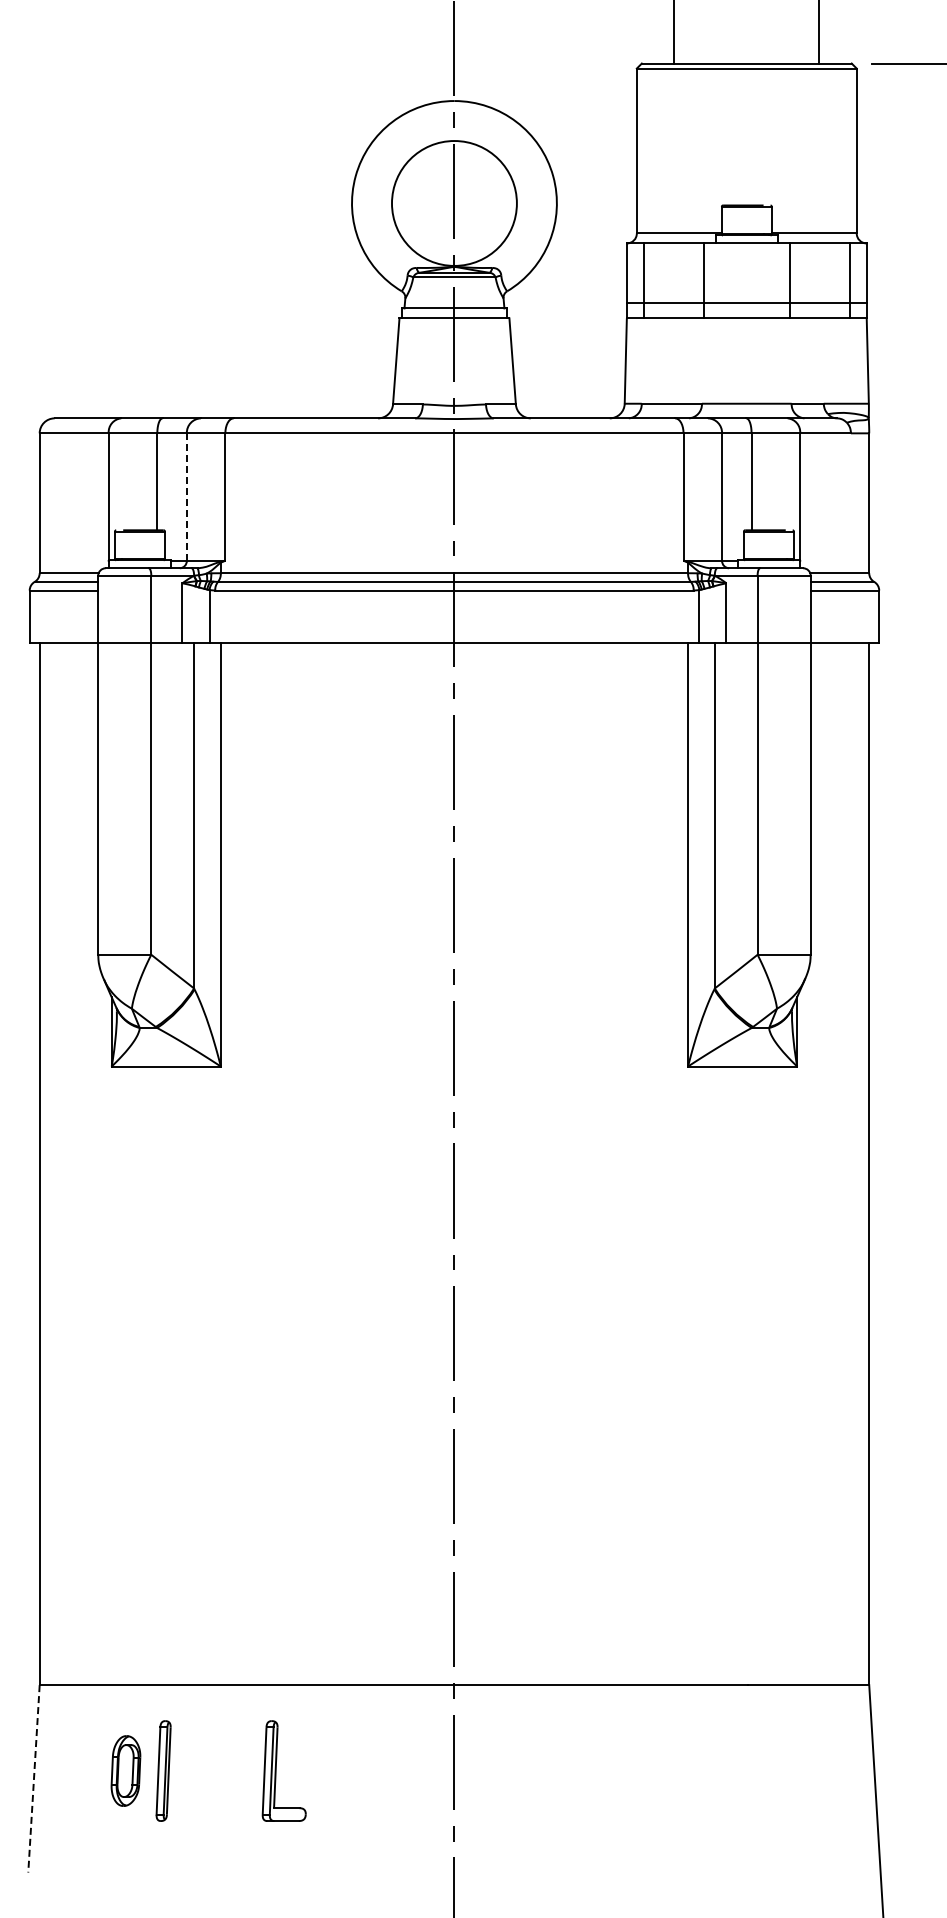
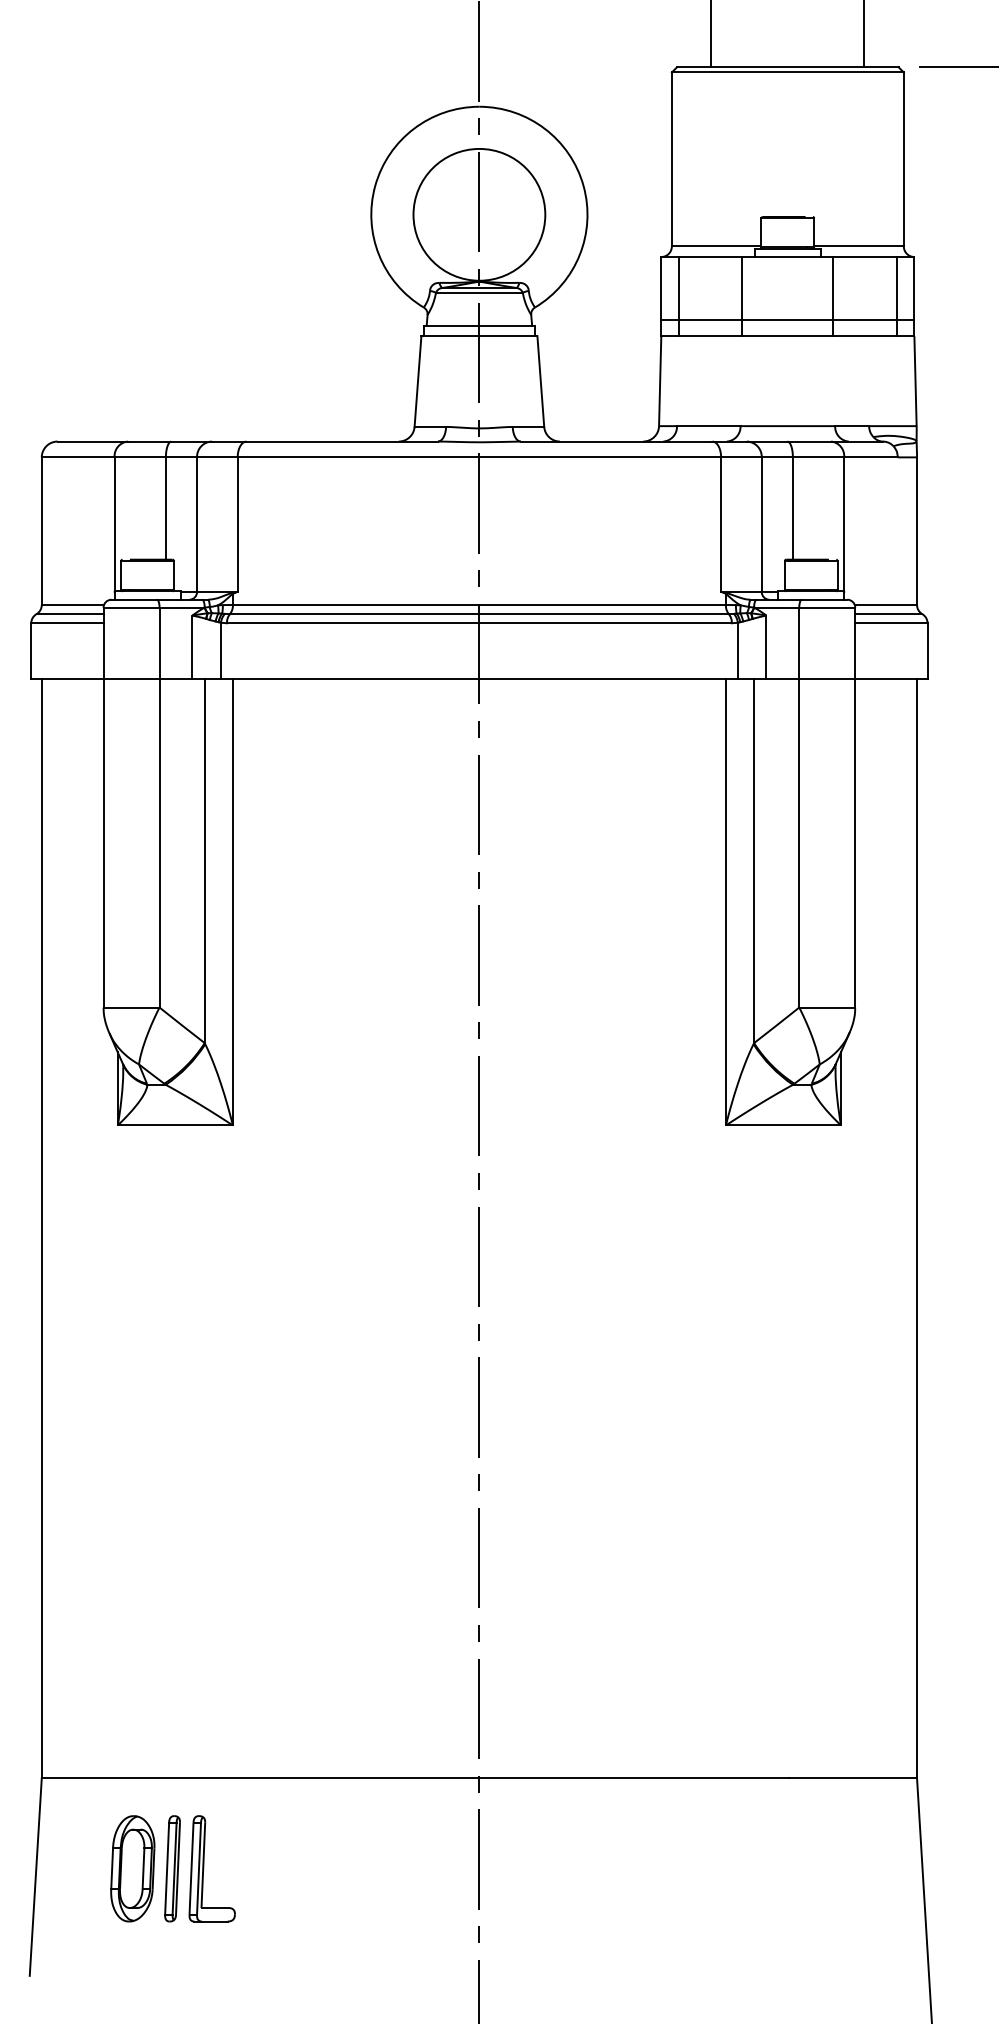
line: (186, 497) -> (196, 525), dashed -> solid
part: (125, 1770) -> (132, 1868), size x1.43
part: (276, 1770) -> (204, 1868), moved
line: (34, 1778) -> (36, 1876), dashed -> solid

